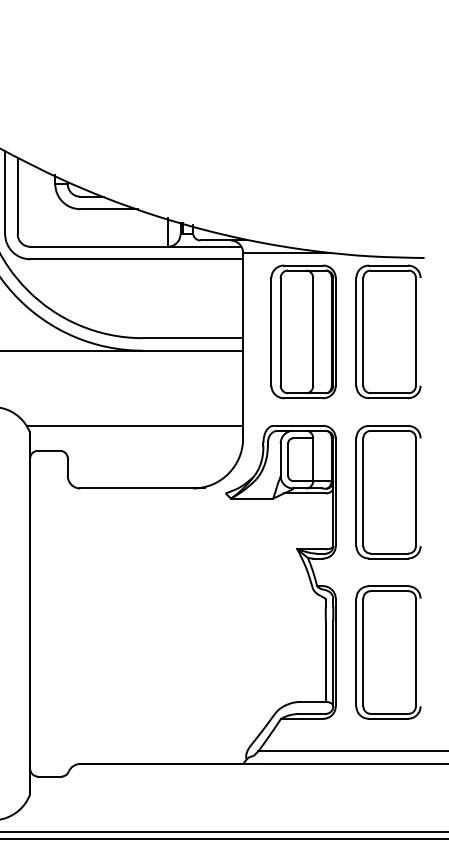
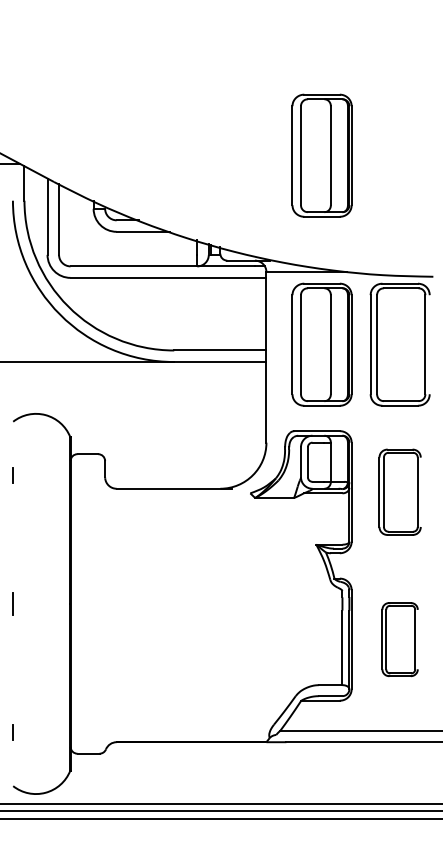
part: (302, 126) -> (321, 155), added
line: (134, 426) -> (166, 431), removed
part: (387, 492) -> (399, 492), size x0.7
part: (387, 652) -> (399, 639), size x0.6

